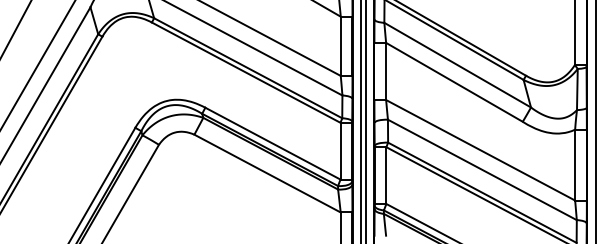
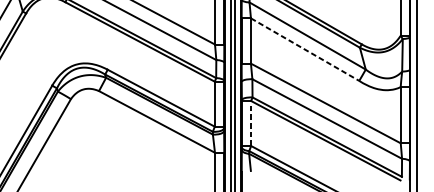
line: (454, 82) -> (305, 49), solid -> dashed
line: (386, 175) -> (251, 123), solid -> dashed

